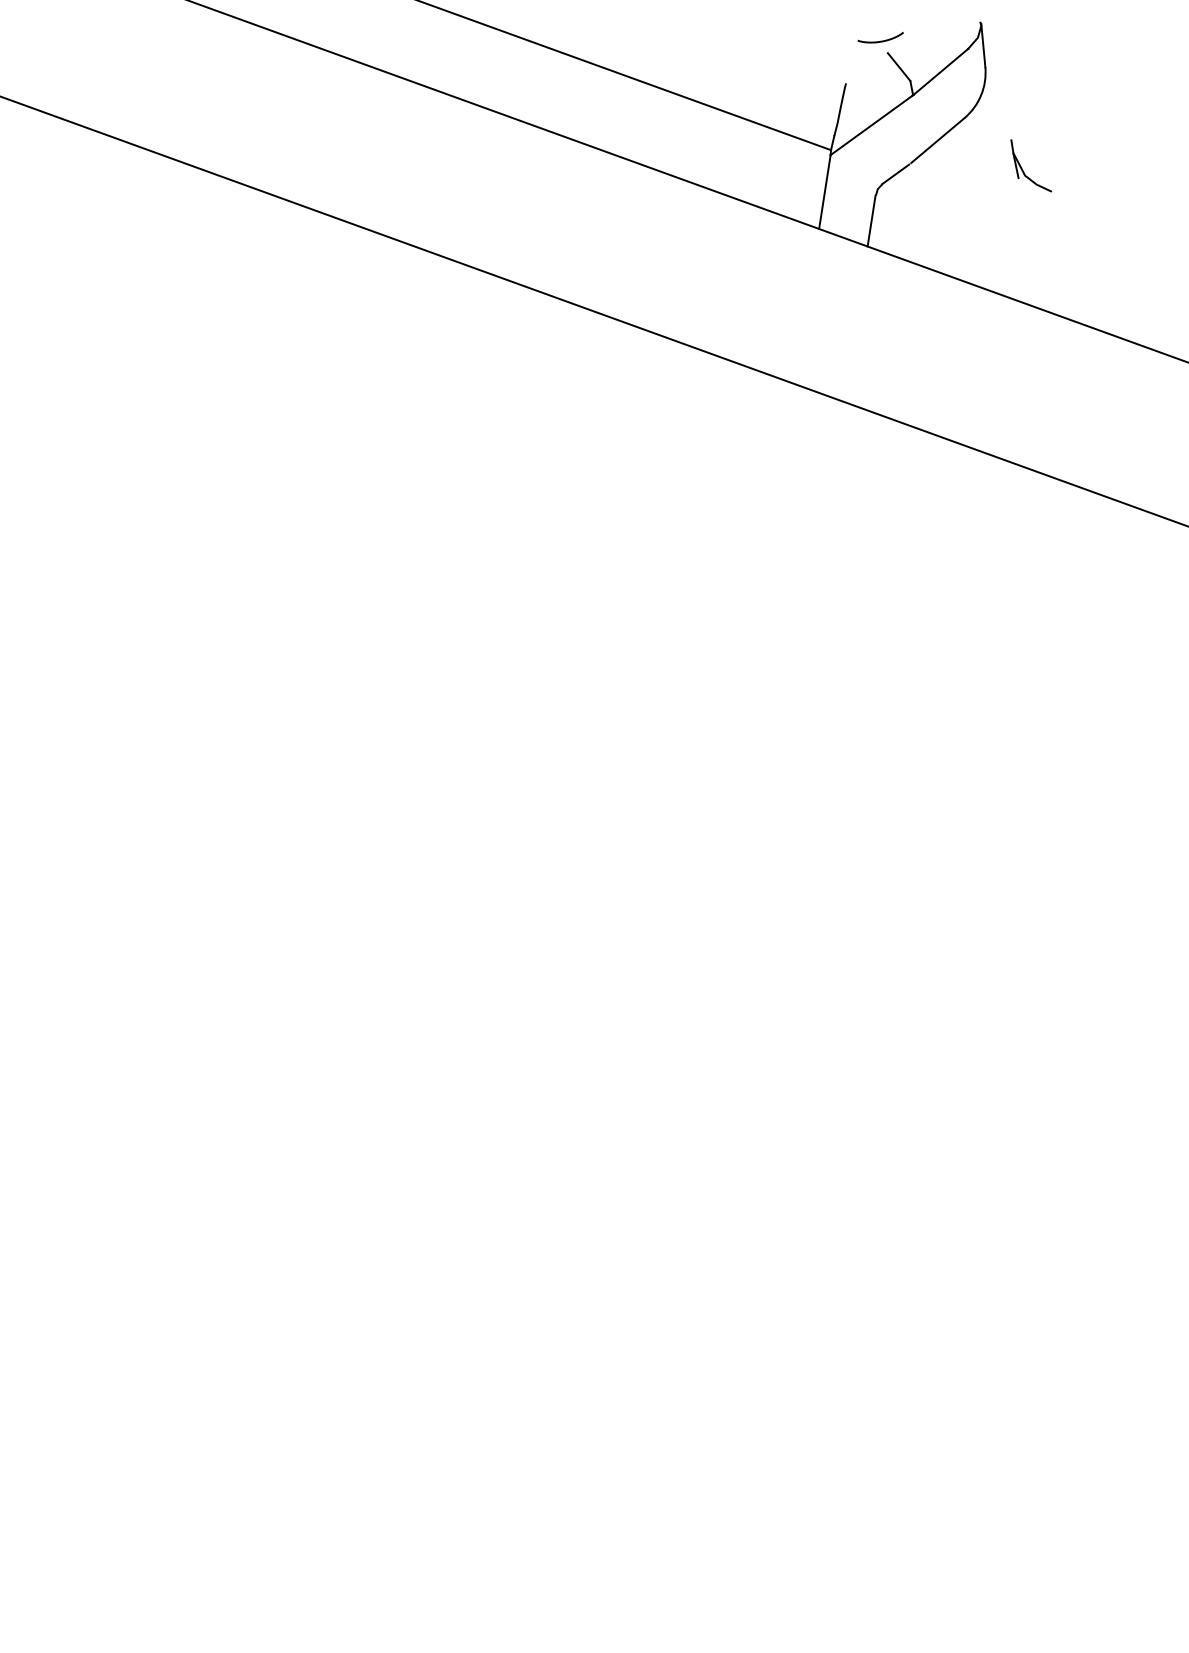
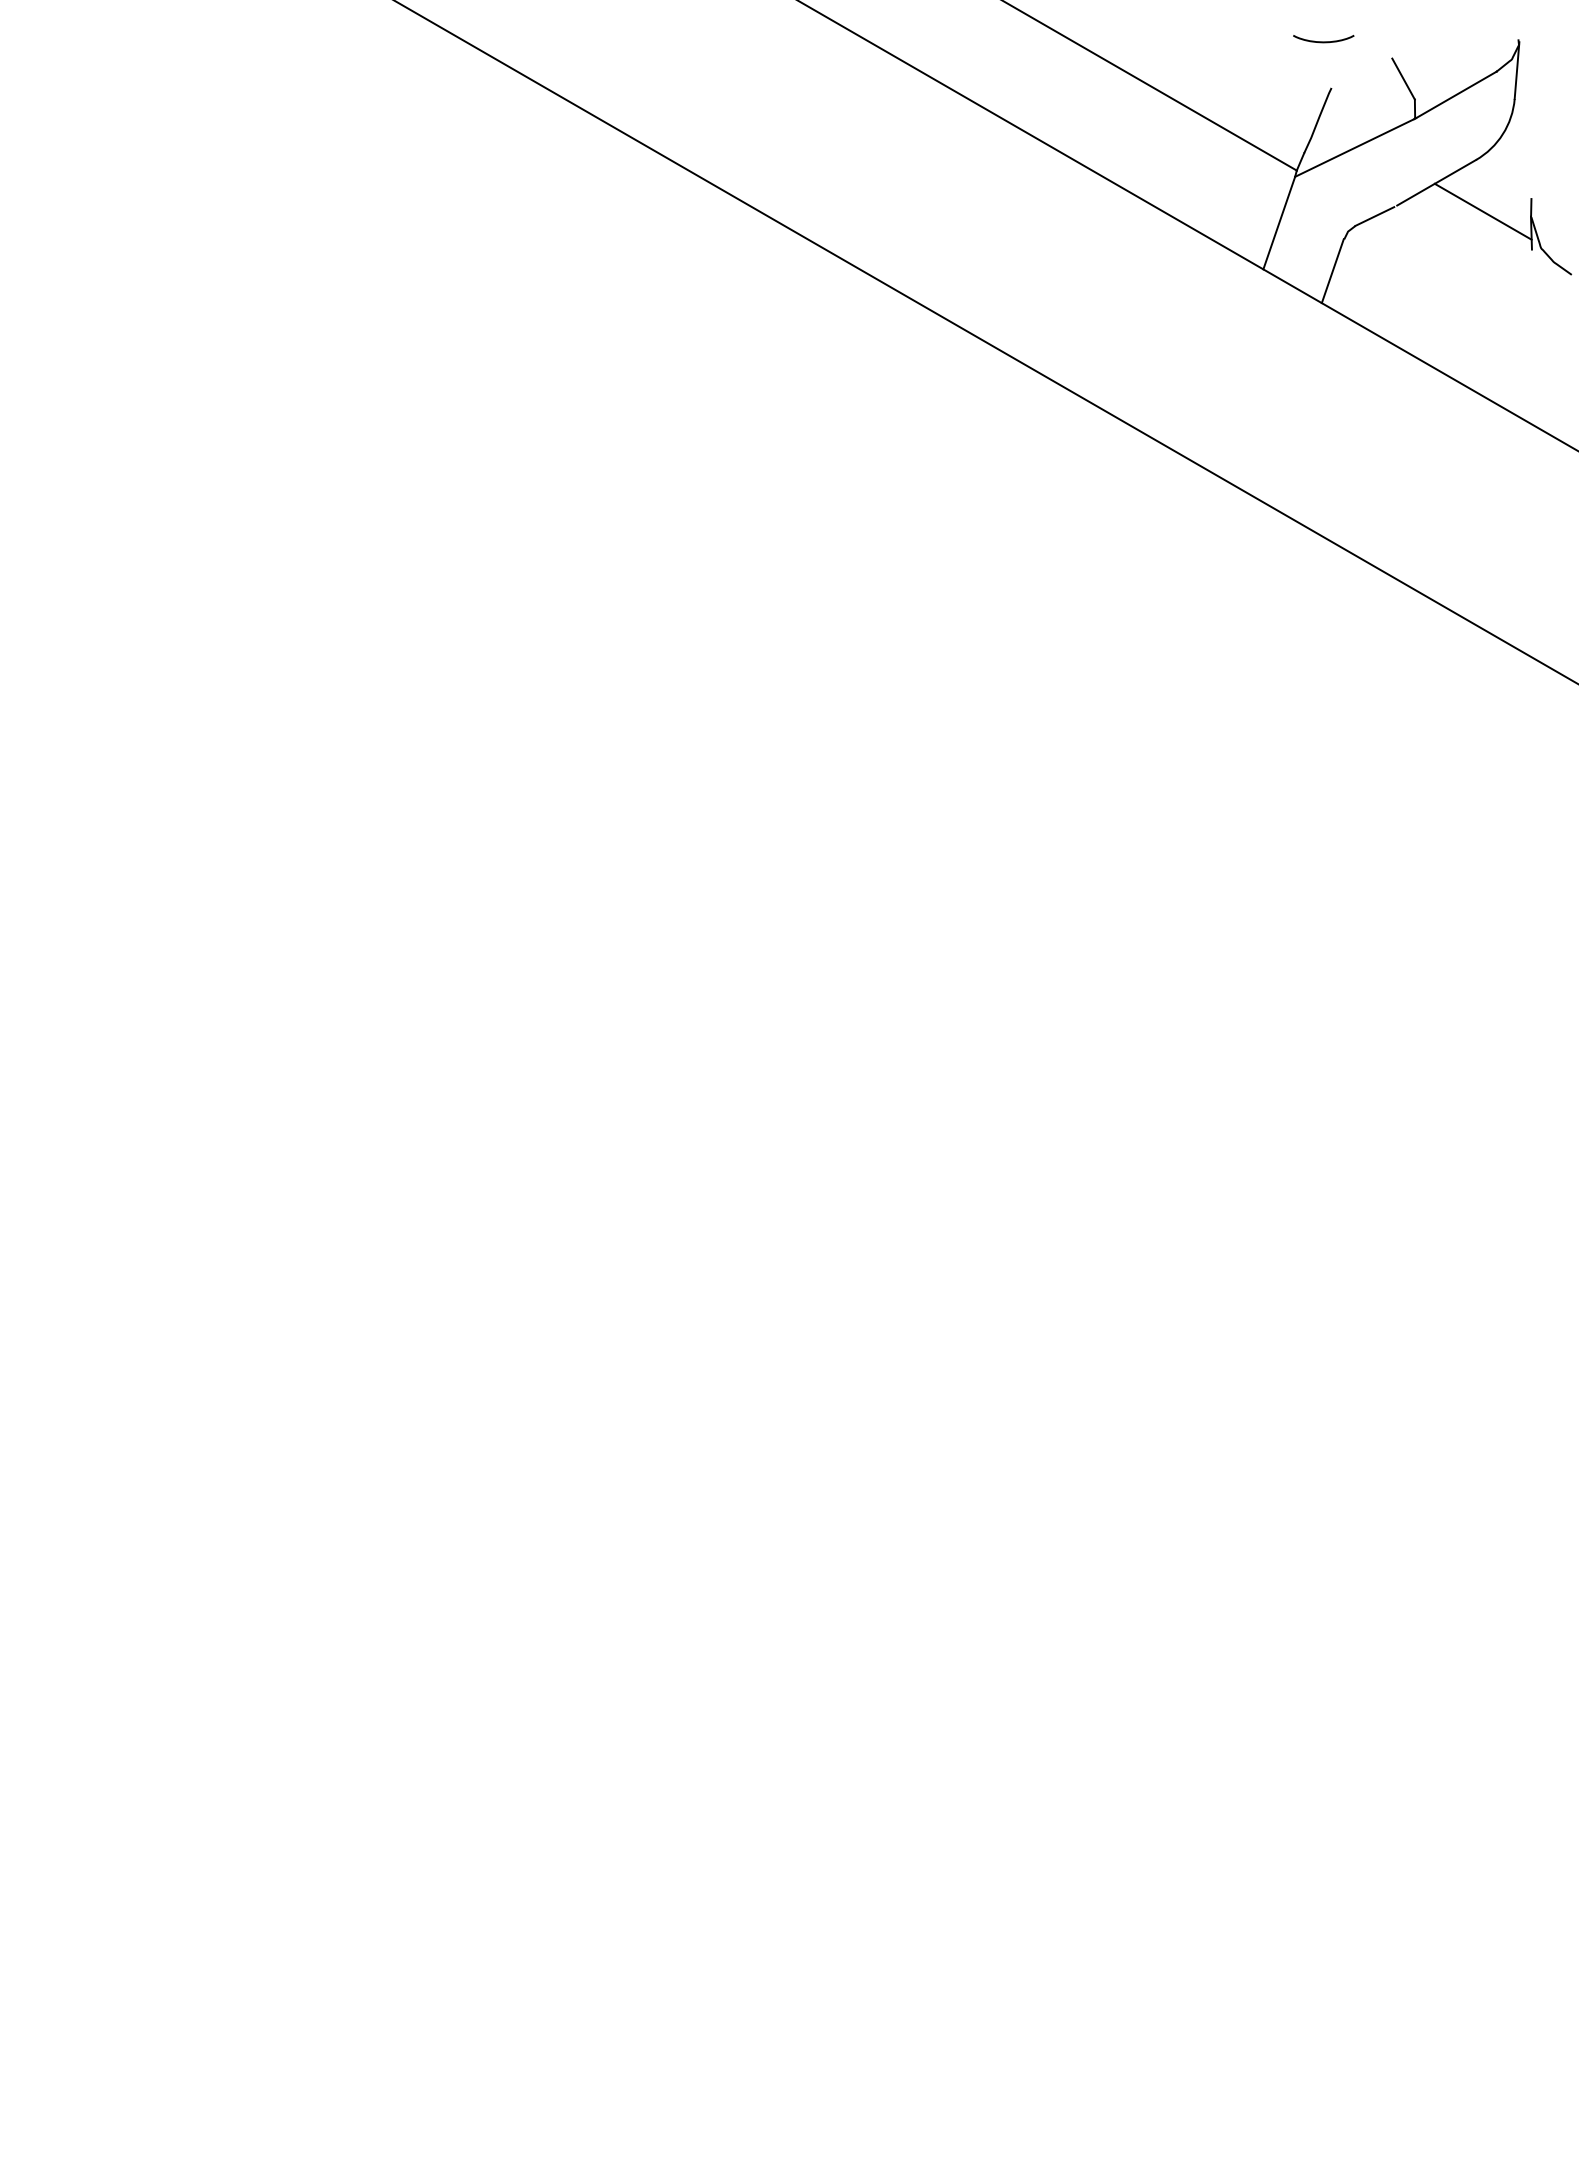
curve: (881, 41) -> (1323, 41), moved
line: (976, 156) -> (1482, 211), added

